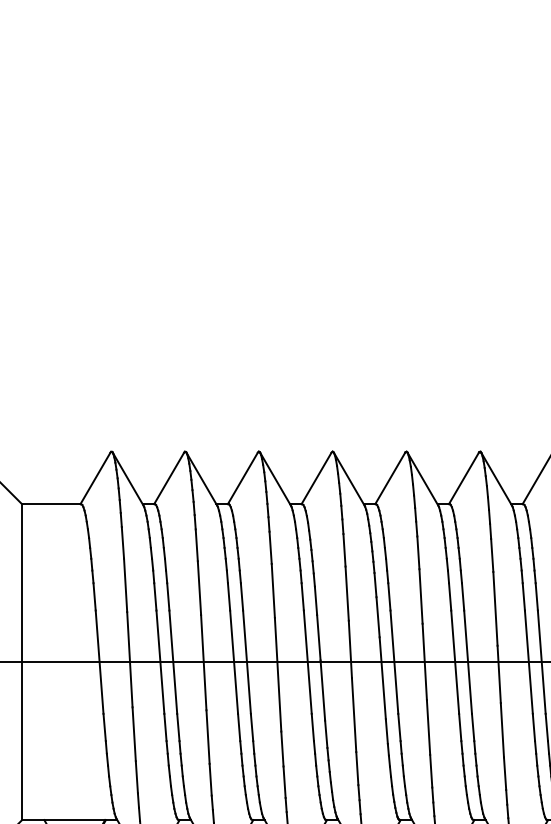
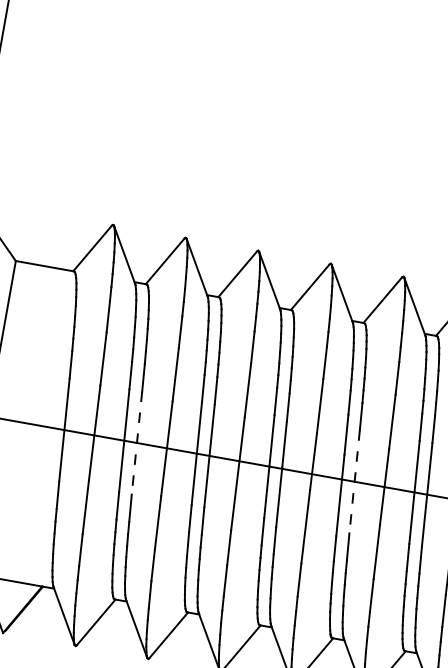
line: (173, 662) -> (137, 443), solid -> dashed
line: (394, 662) -> (354, 482), solid -> dashed

